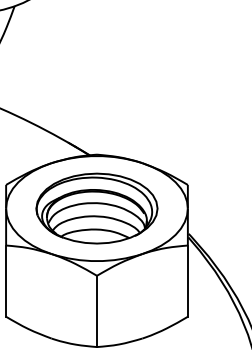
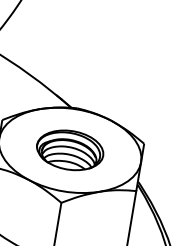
part: (96, 208) -> (69, 150), size x0.7

